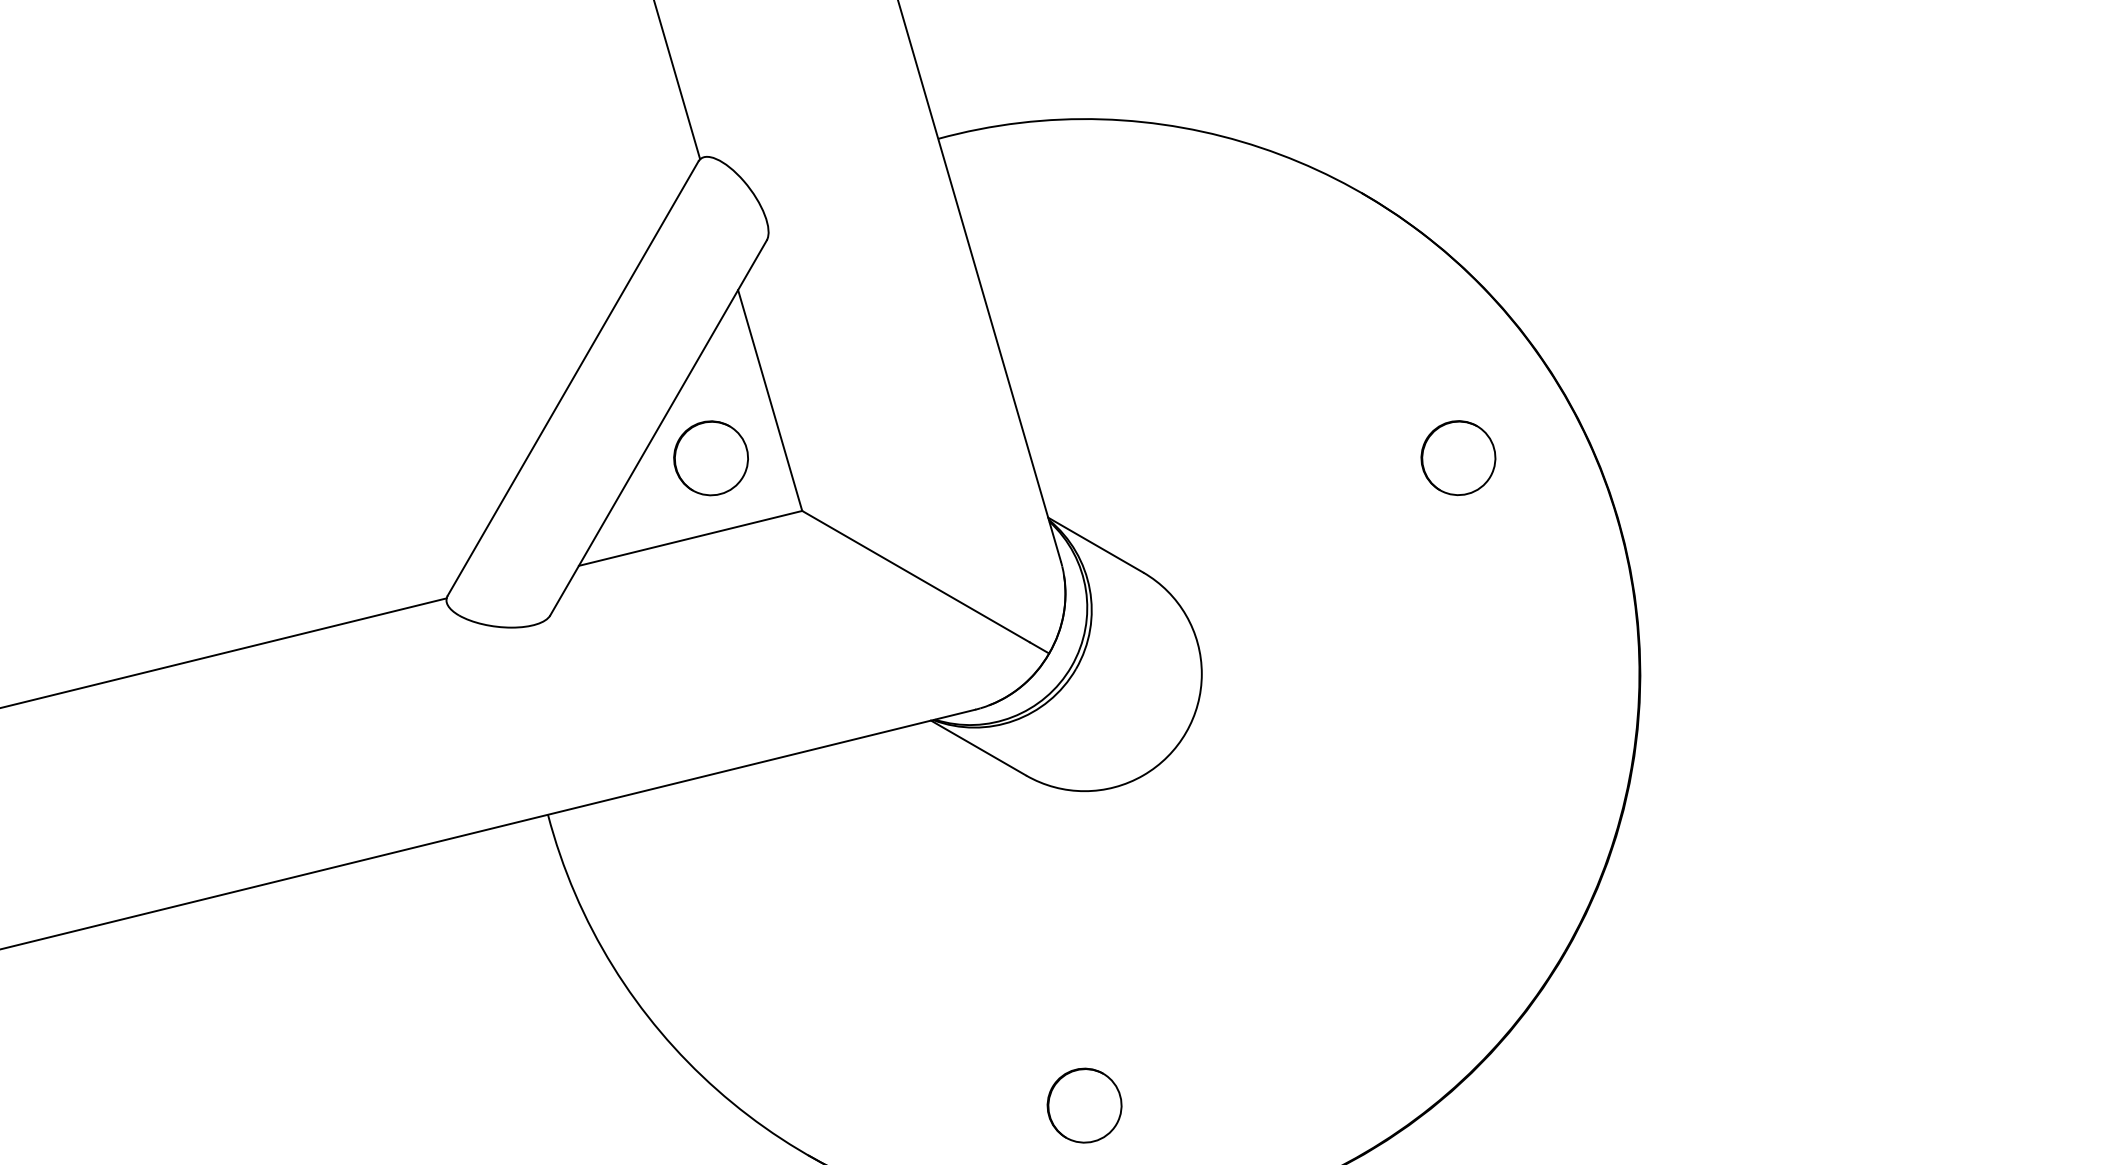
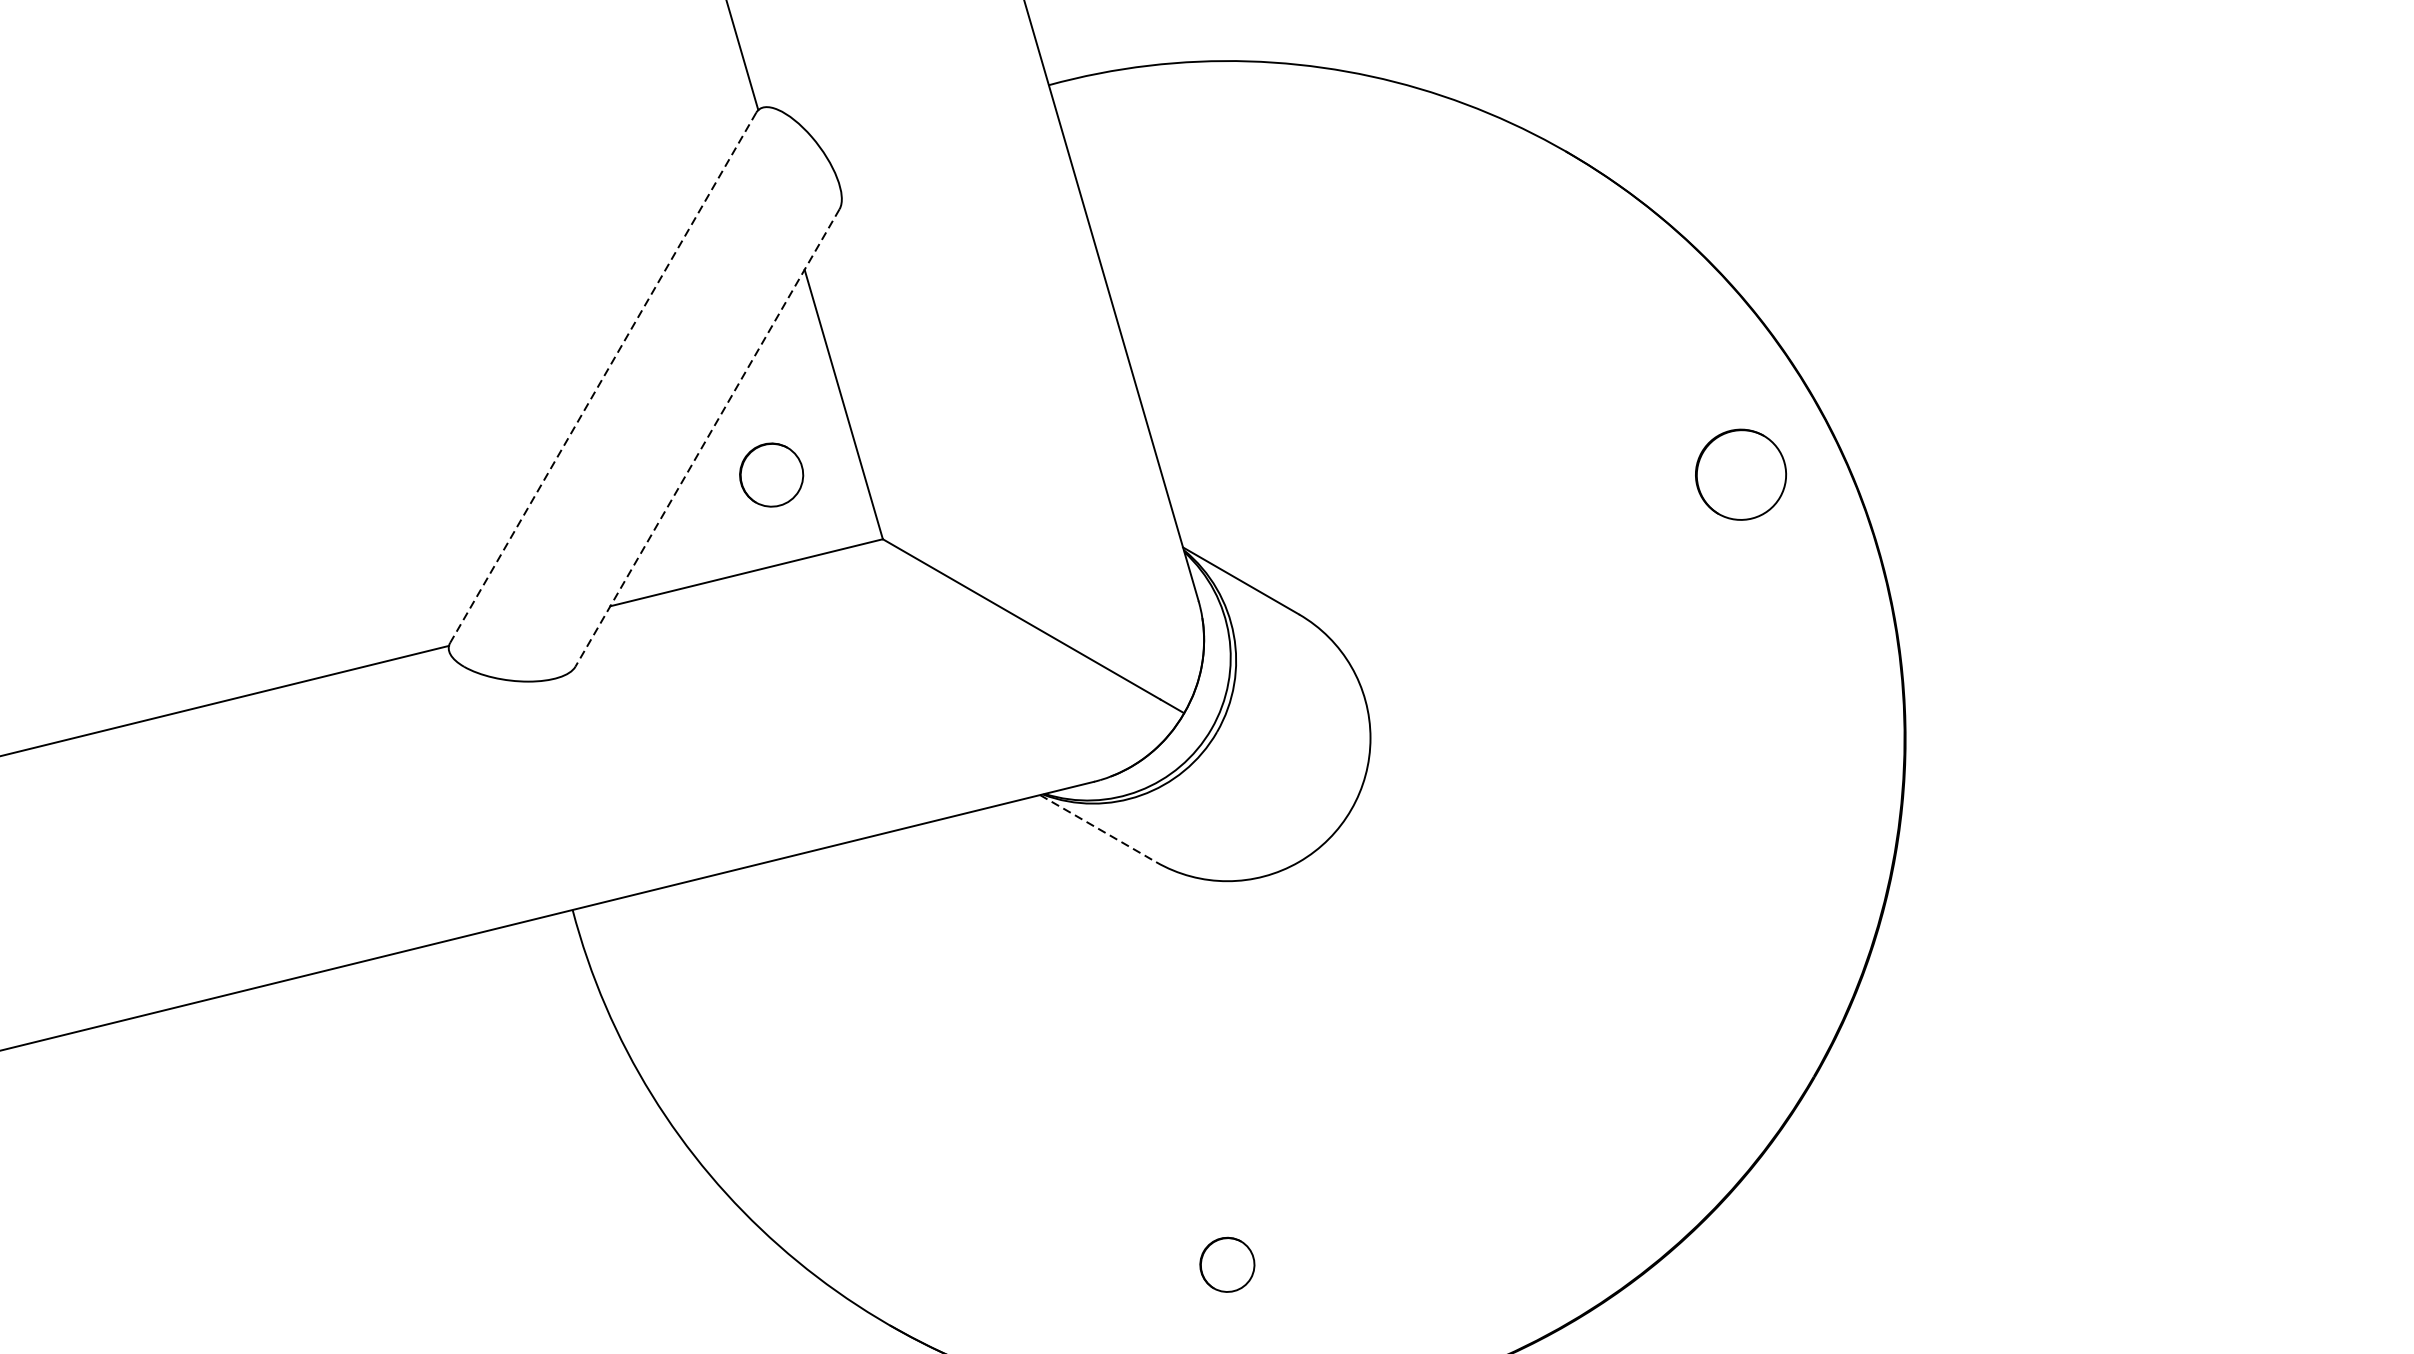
line: (573, 378) -> (603, 377), solid -> dashed
line: (658, 428) -> (707, 438), solid -> dashed
part: (1458, 457) -> (1741, 474), moved
part: (710, 458) -> (770, 475), size x0.7
line: (978, 748) -> (1097, 829), solid -> dashed
part: (1084, 1105) -> (1227, 1264), size x0.6

